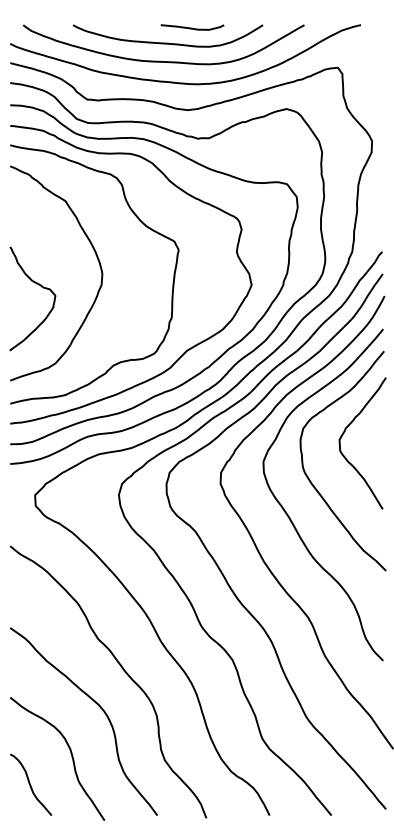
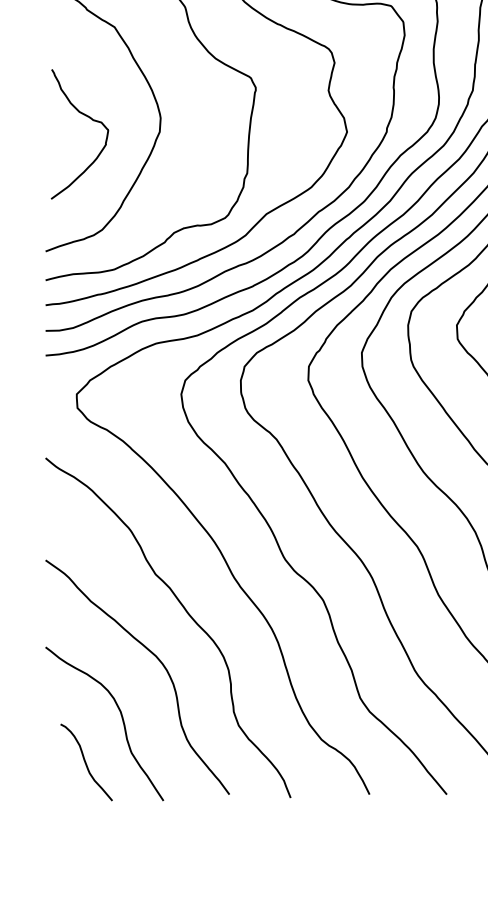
curve: (41, 287) -> (90, 120), moved
curve: (30, 784) -> (85, 762), moved

